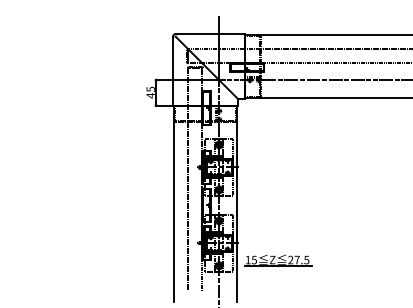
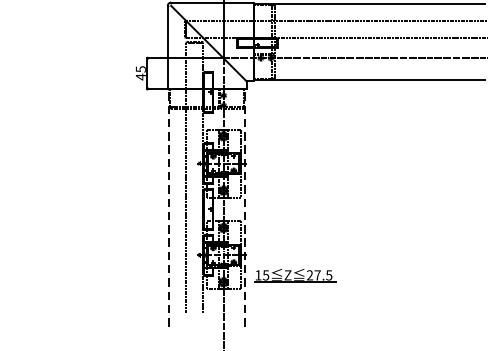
line: (174, 203) -> (169, 207), solid -> dashed
line: (237, 203) -> (245, 207), solid -> dashed

